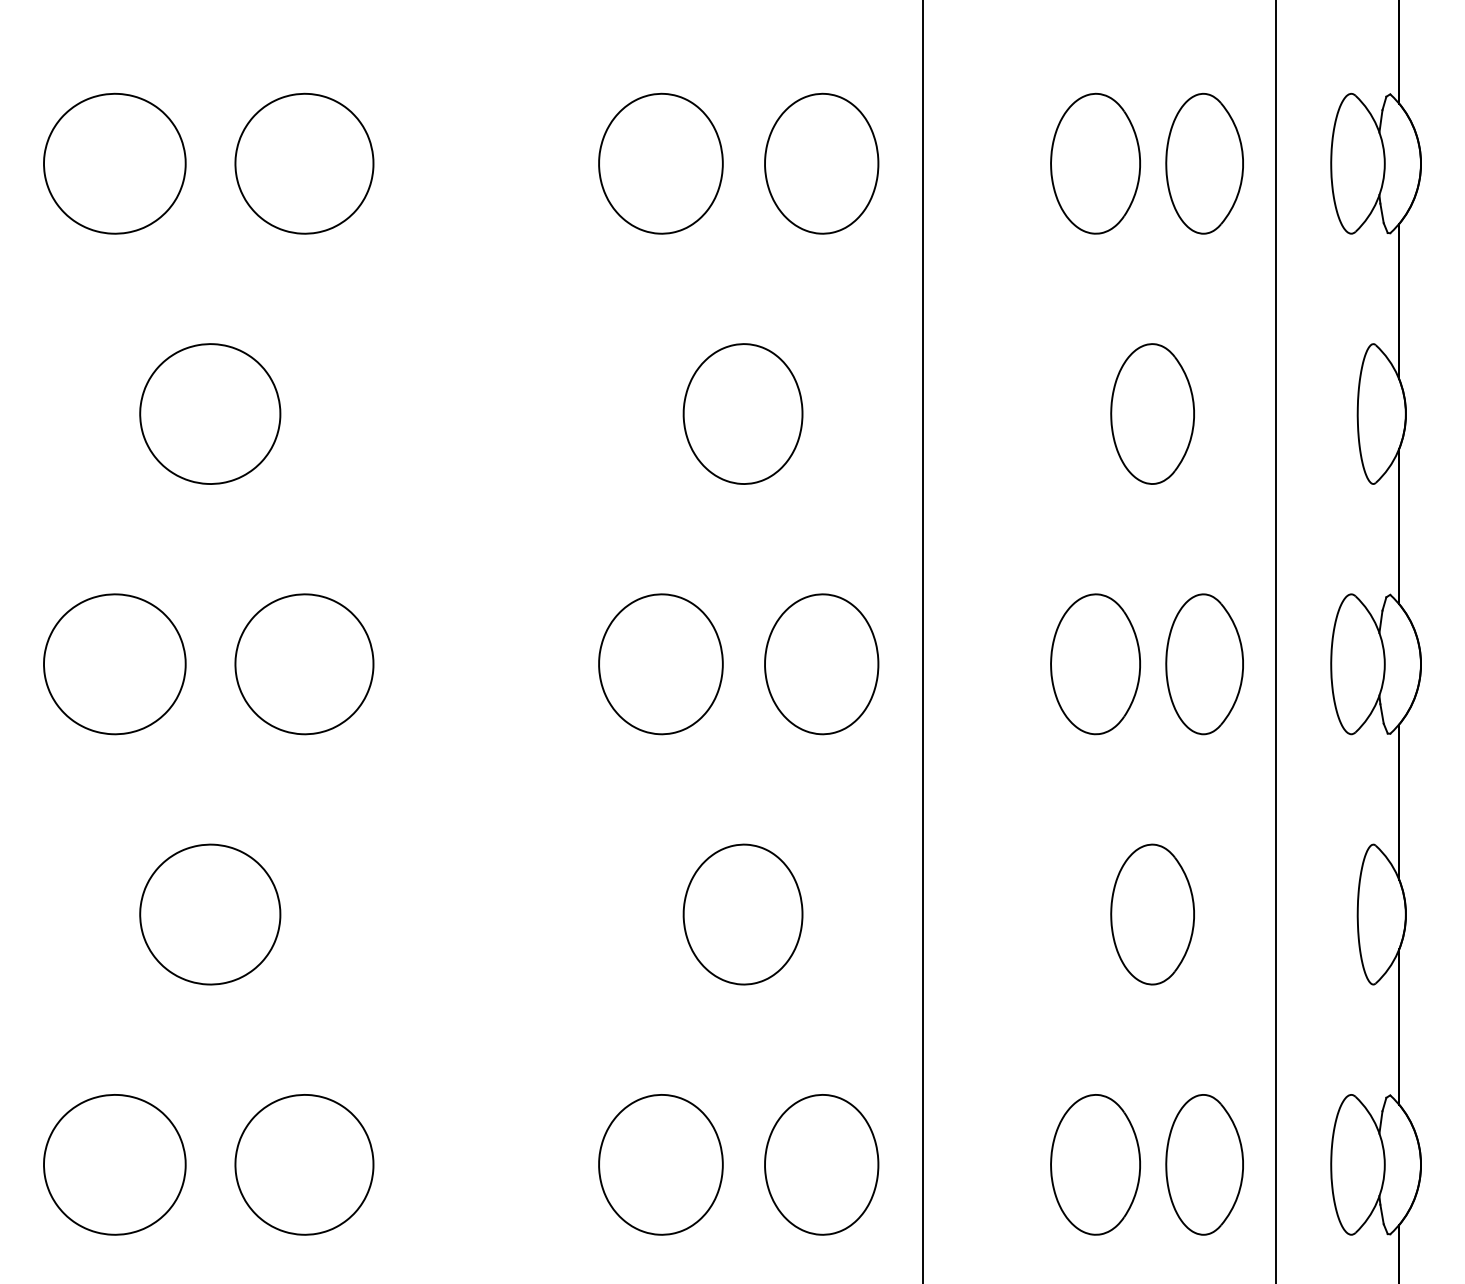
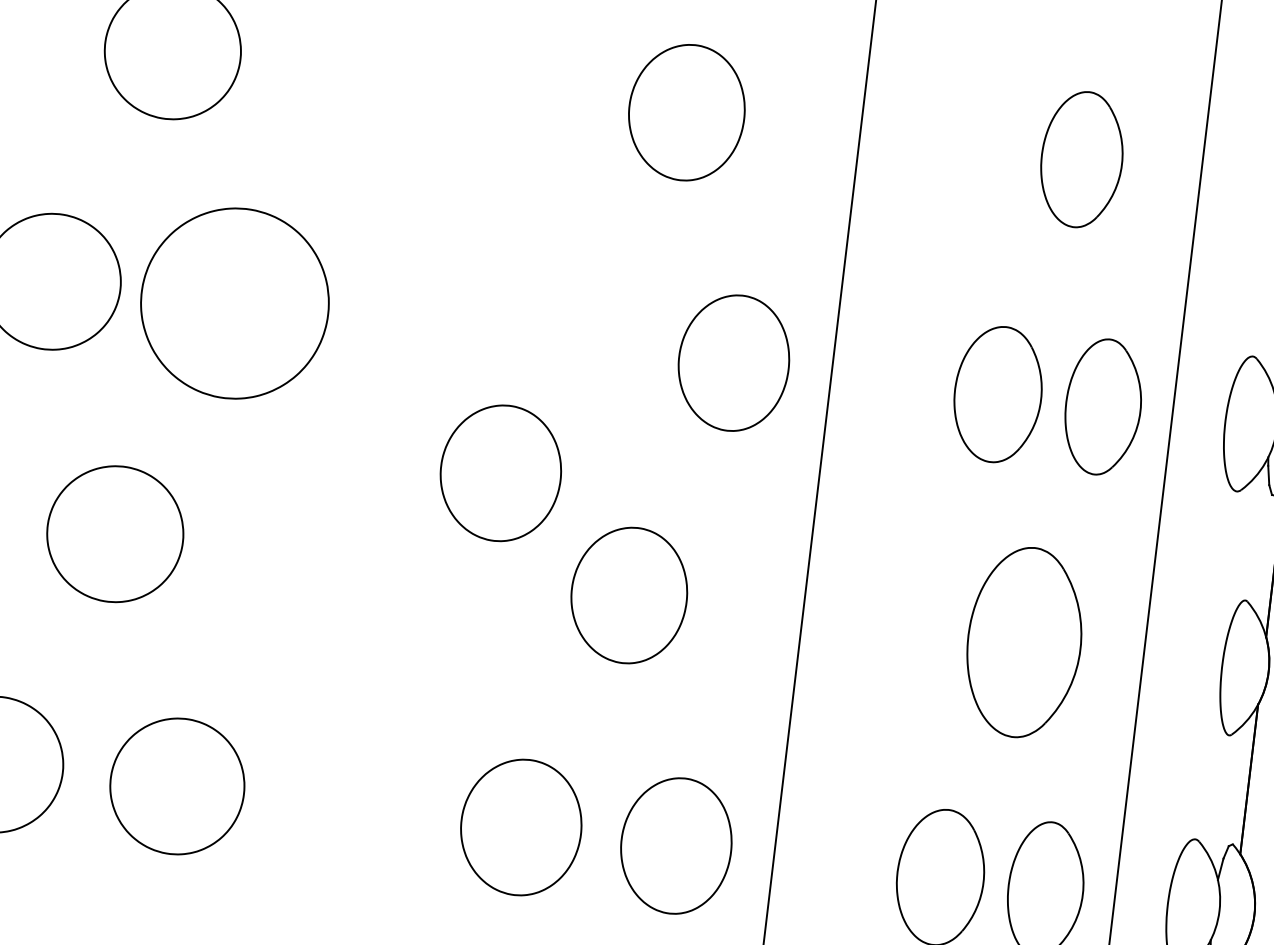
part: (304, 664) -> (234, 303), size x1.4
part: (660, 664) -> (500, 473), moved
part: (1152, 914) -> (1024, 642), size x1.4

